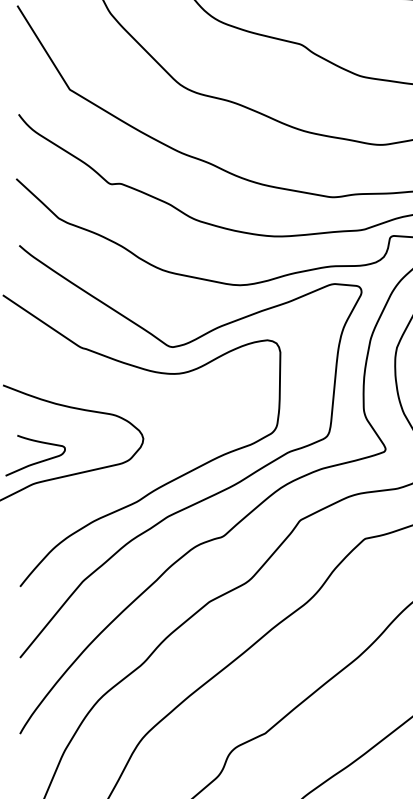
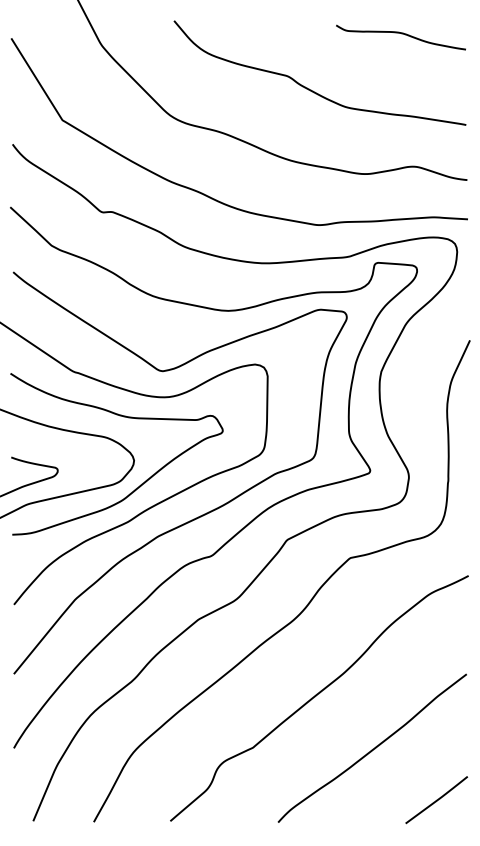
curve: (132, 394) -> (123, 417), added

